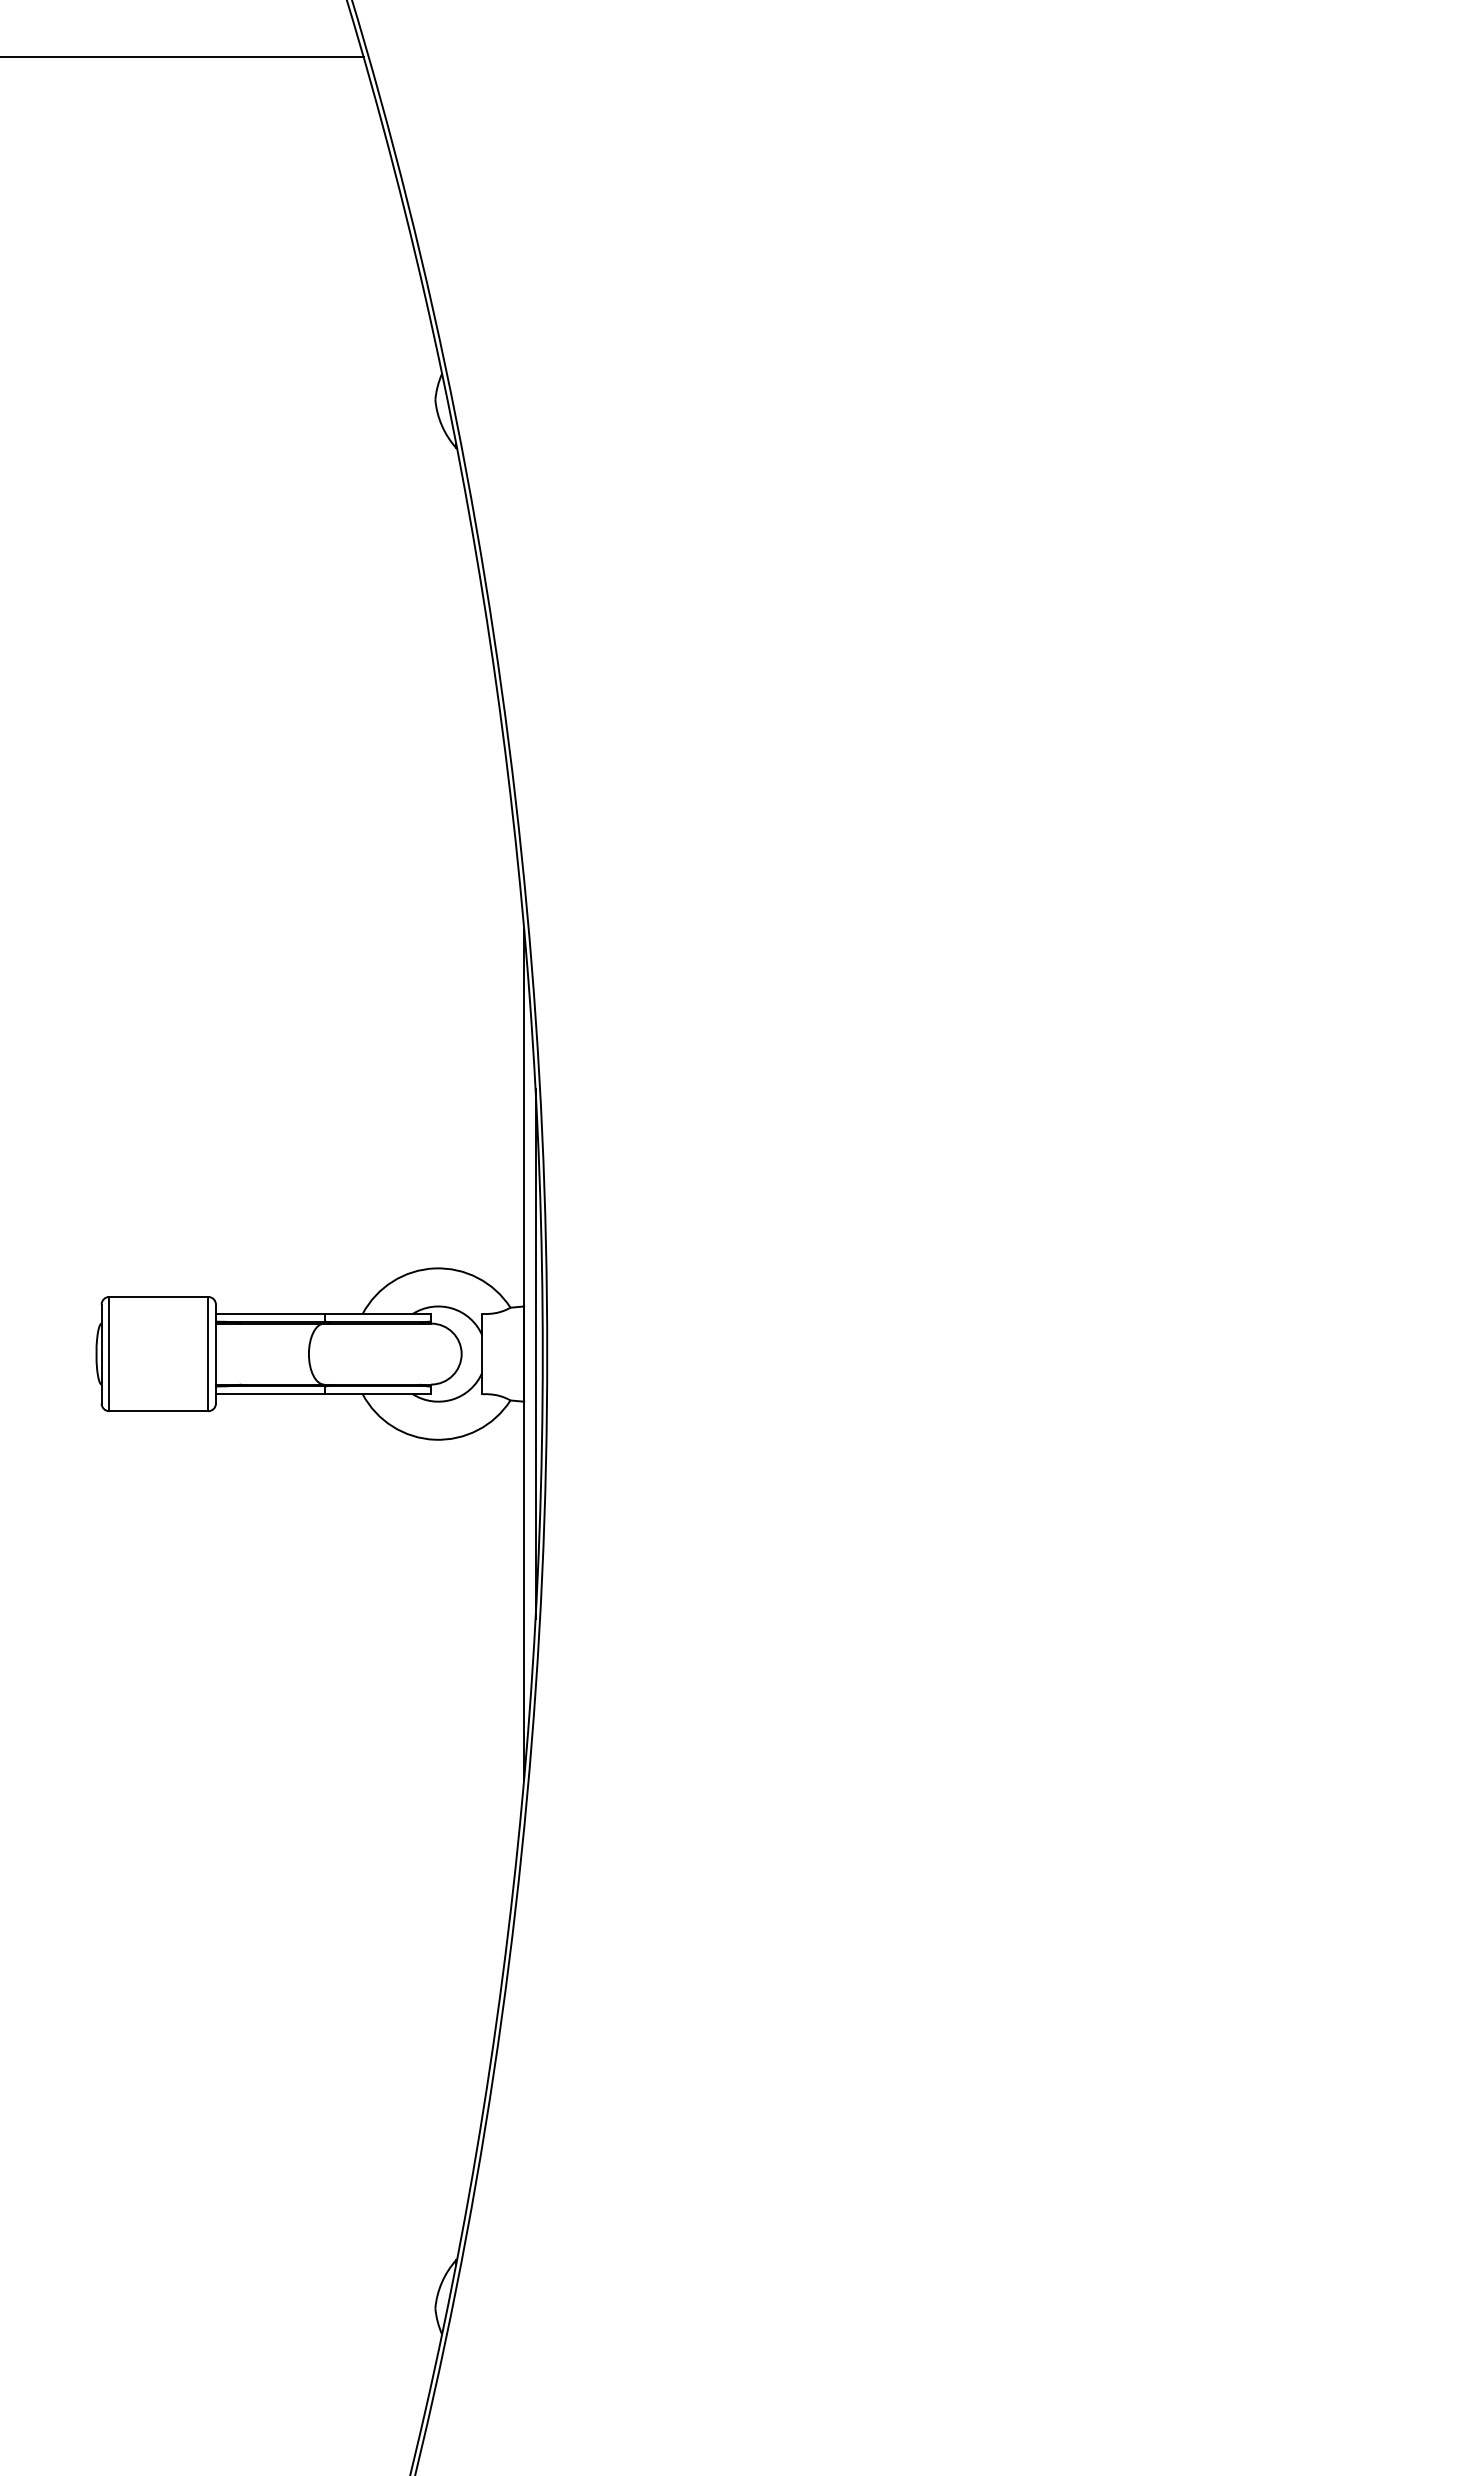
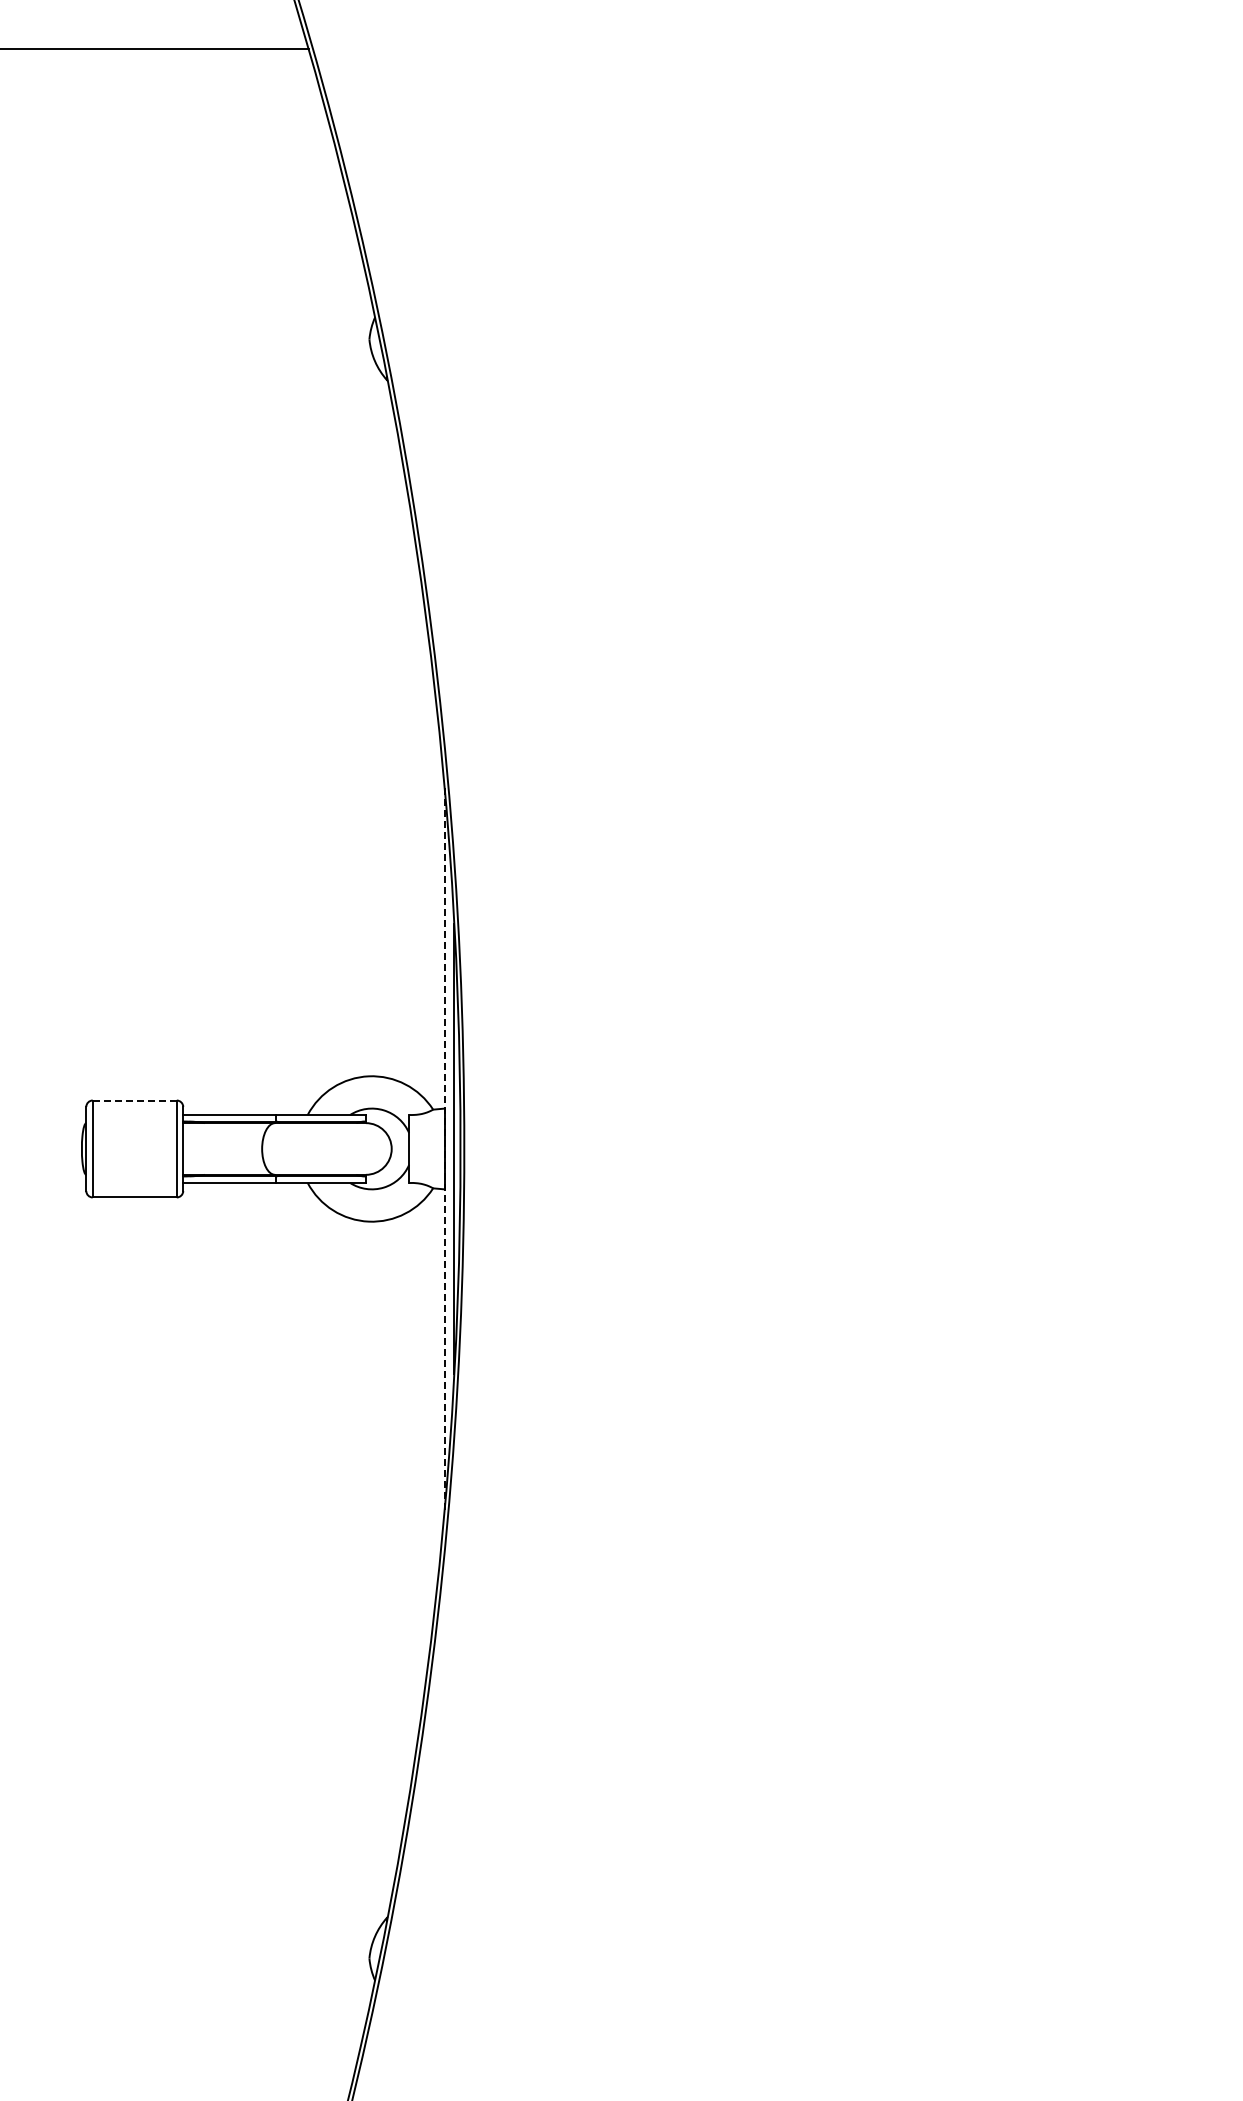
line: (158, 1296) -> (134, 1100), solid -> dashed
line: (523, 1354) -> (444, 1149), solid -> dashed

